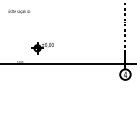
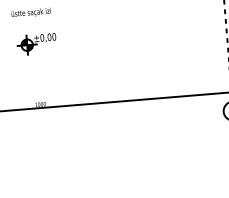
part: (42, 48) -> (36, 44), moved

